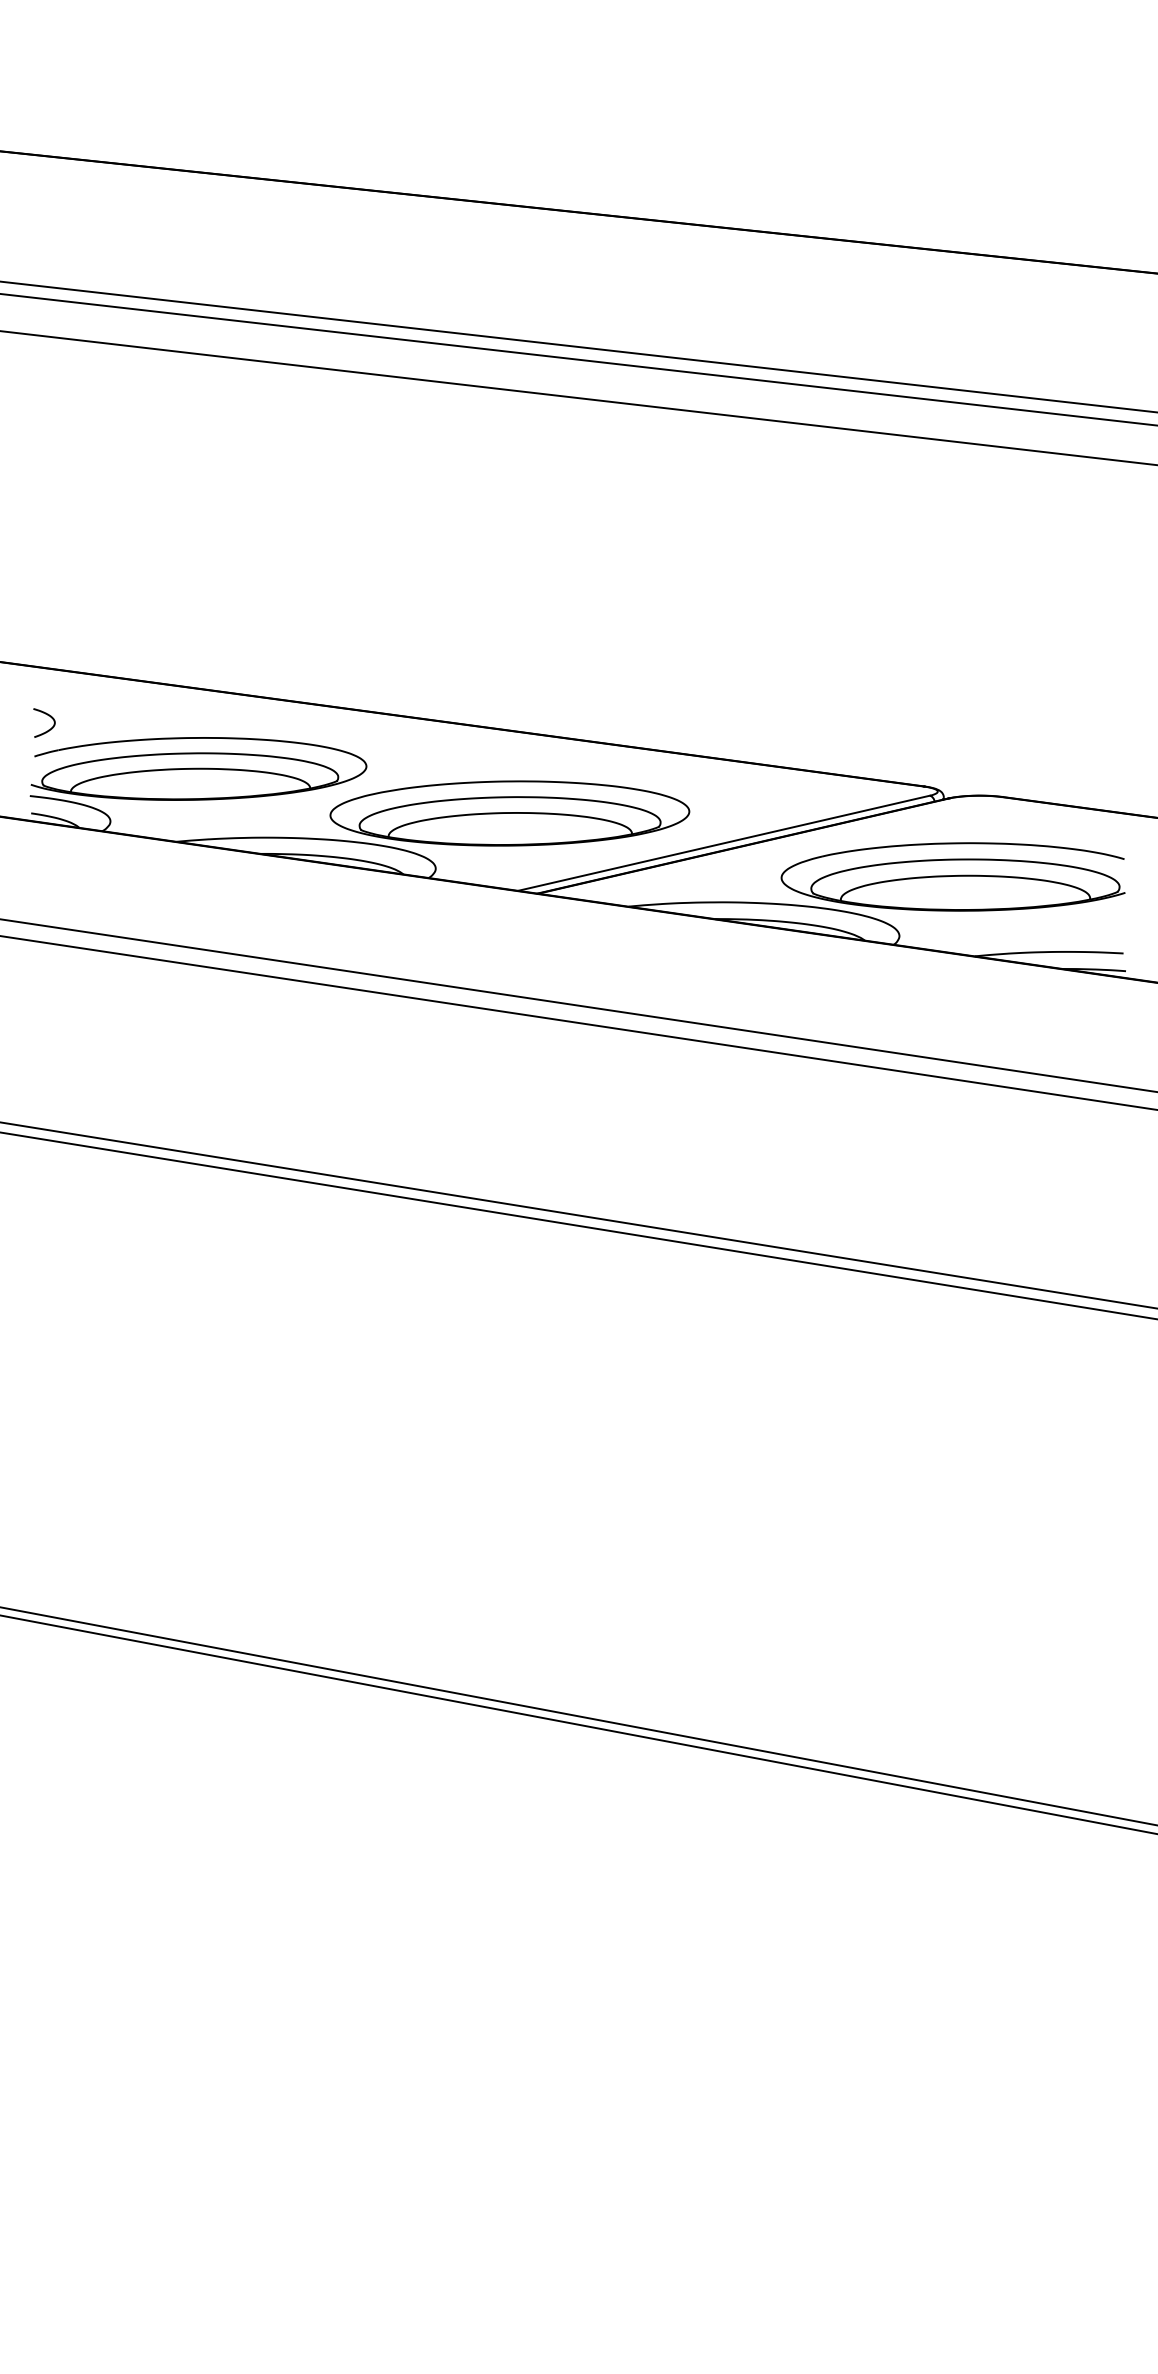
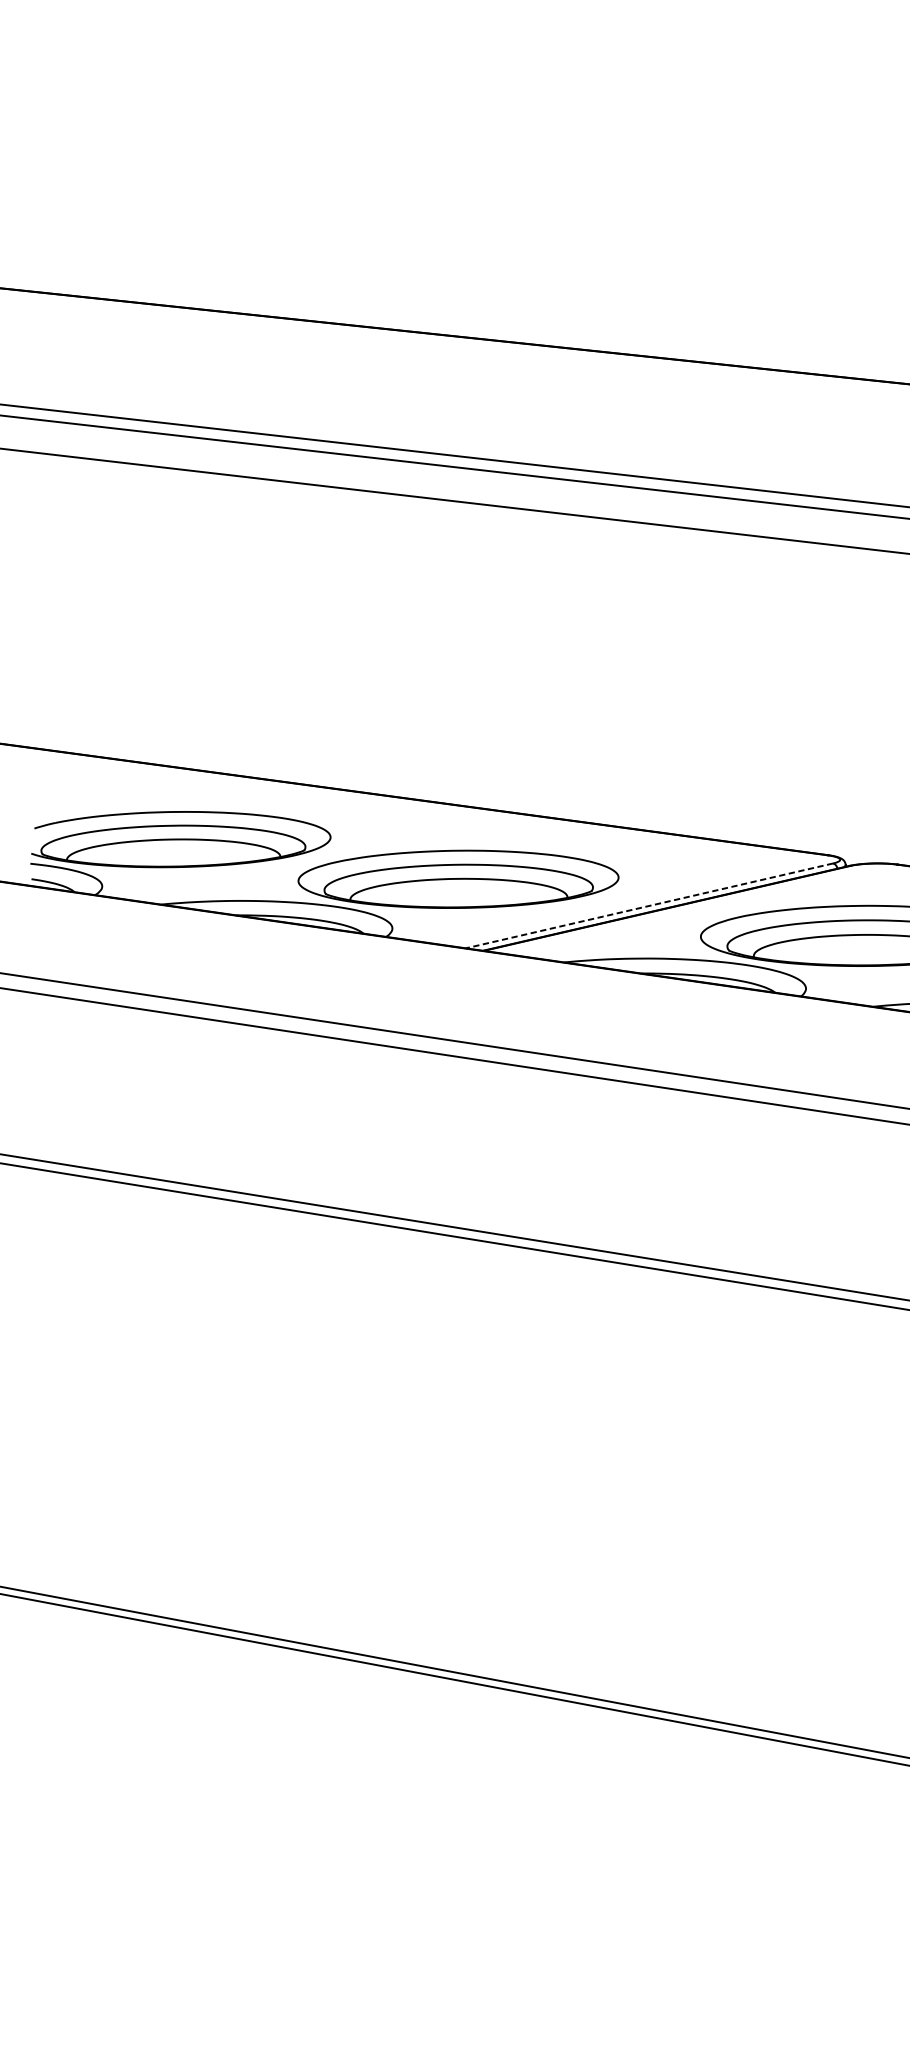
curve: (48, 716) -> (46, 792), removed
line: (723, 843) -> (649, 906), solid -> dashed

